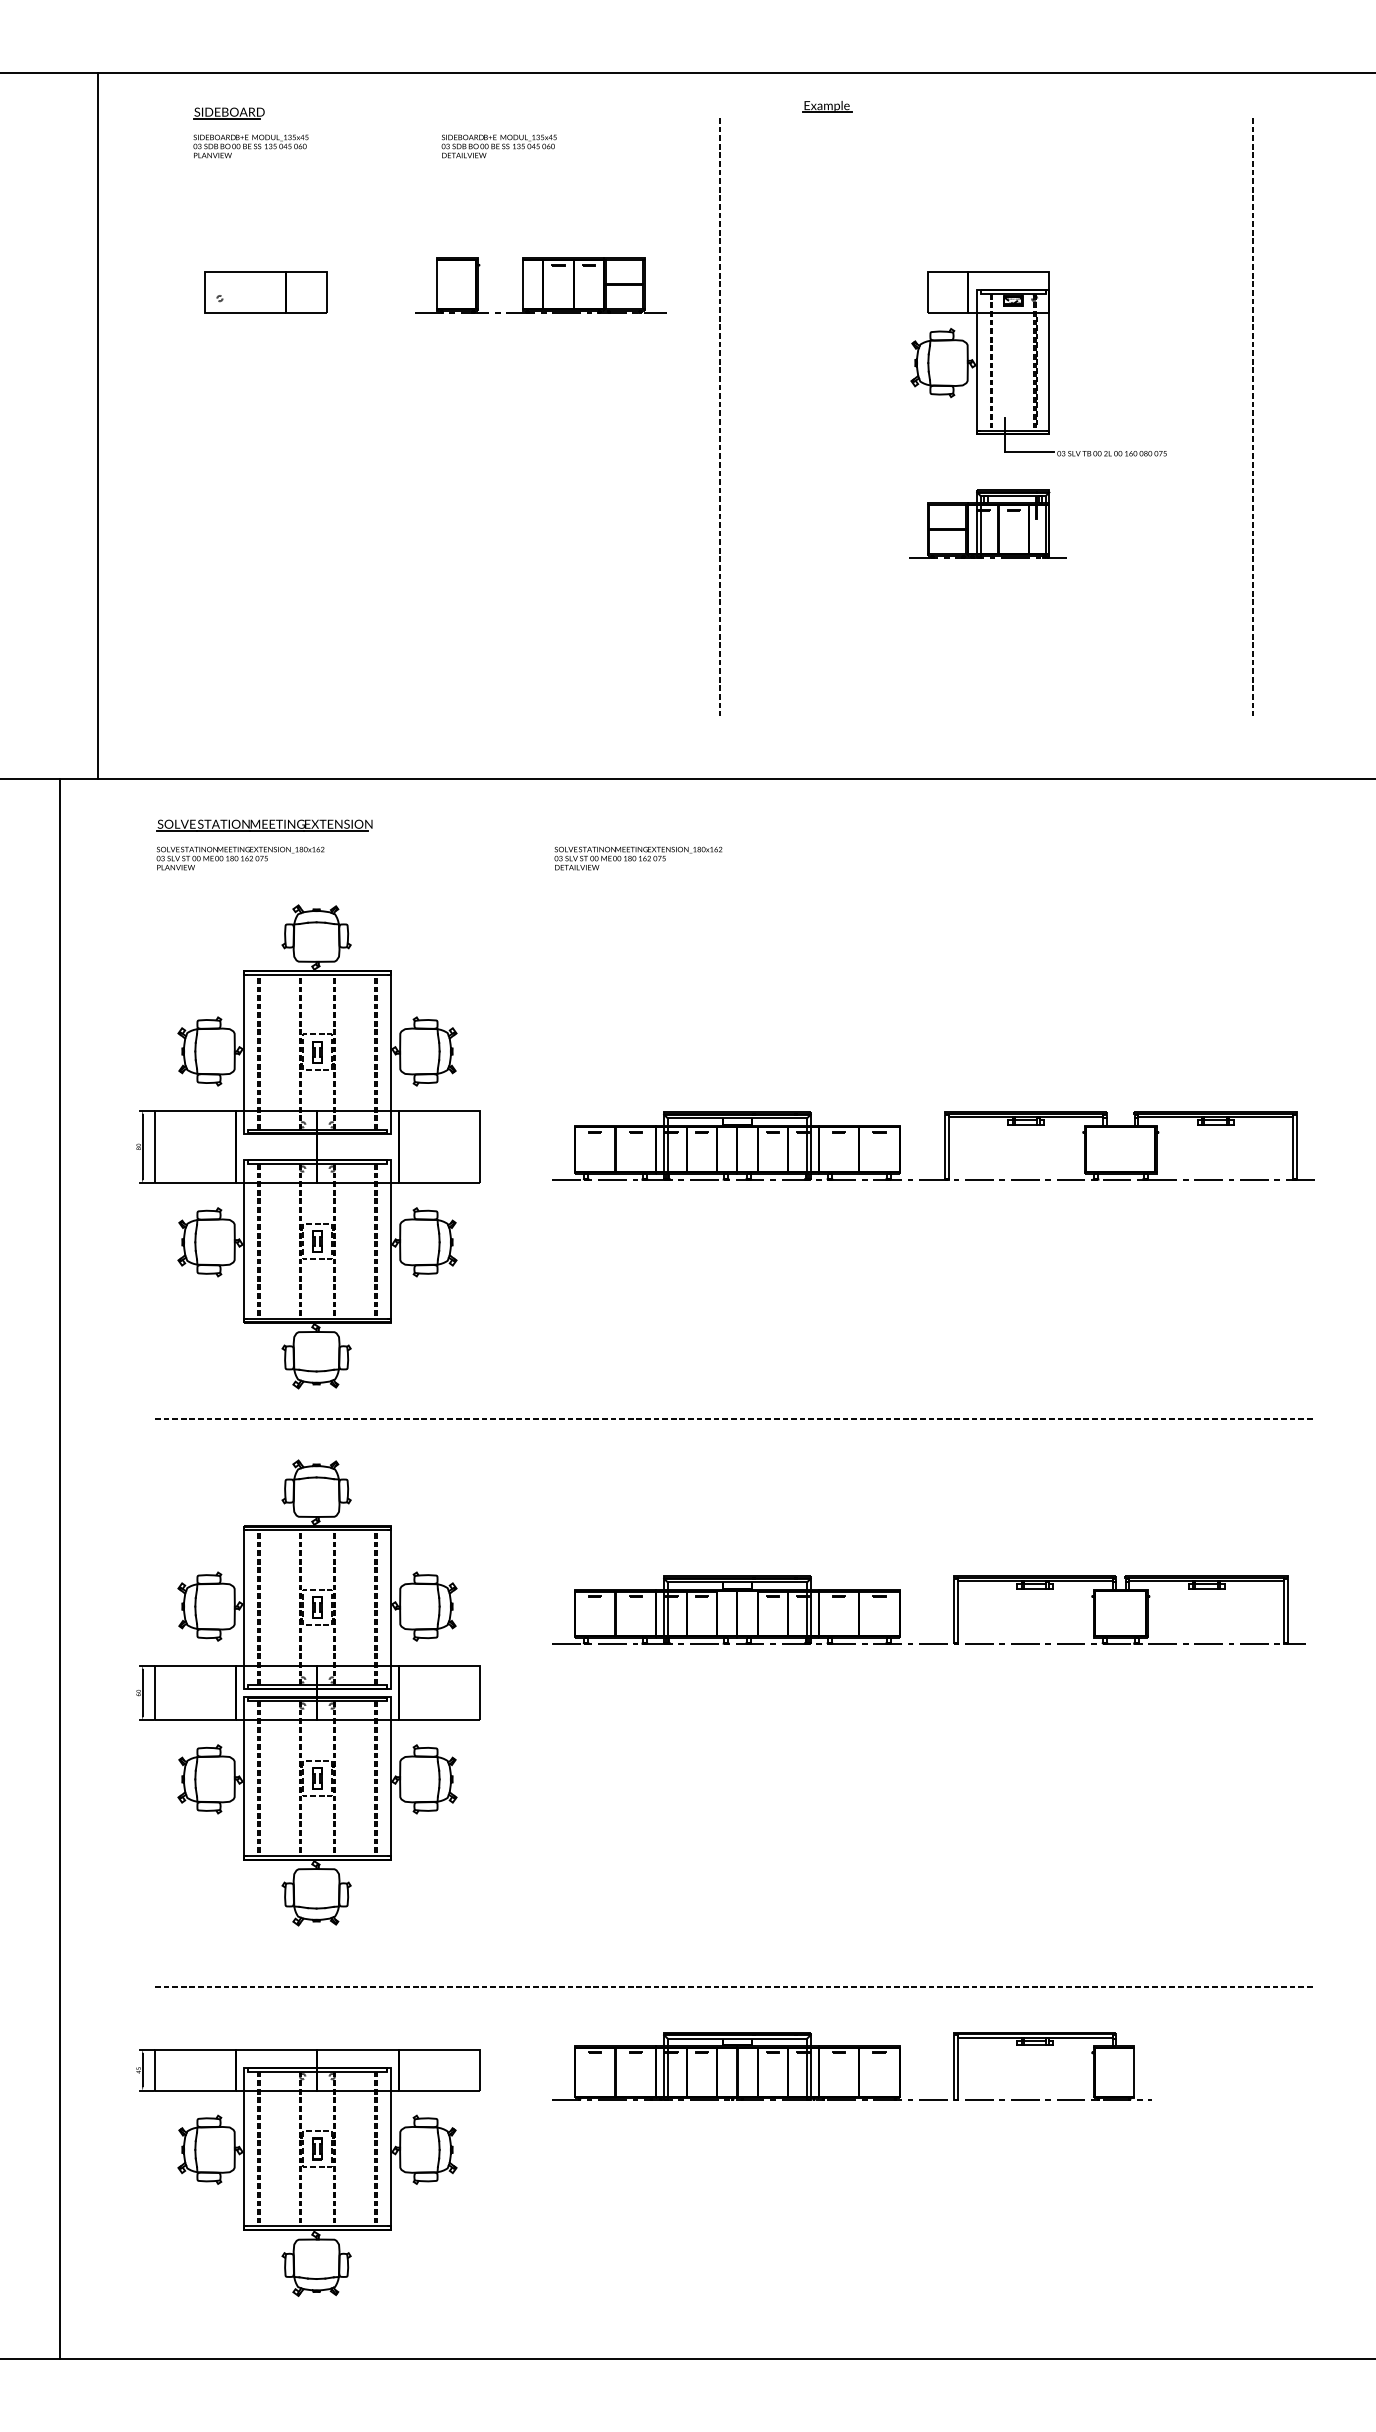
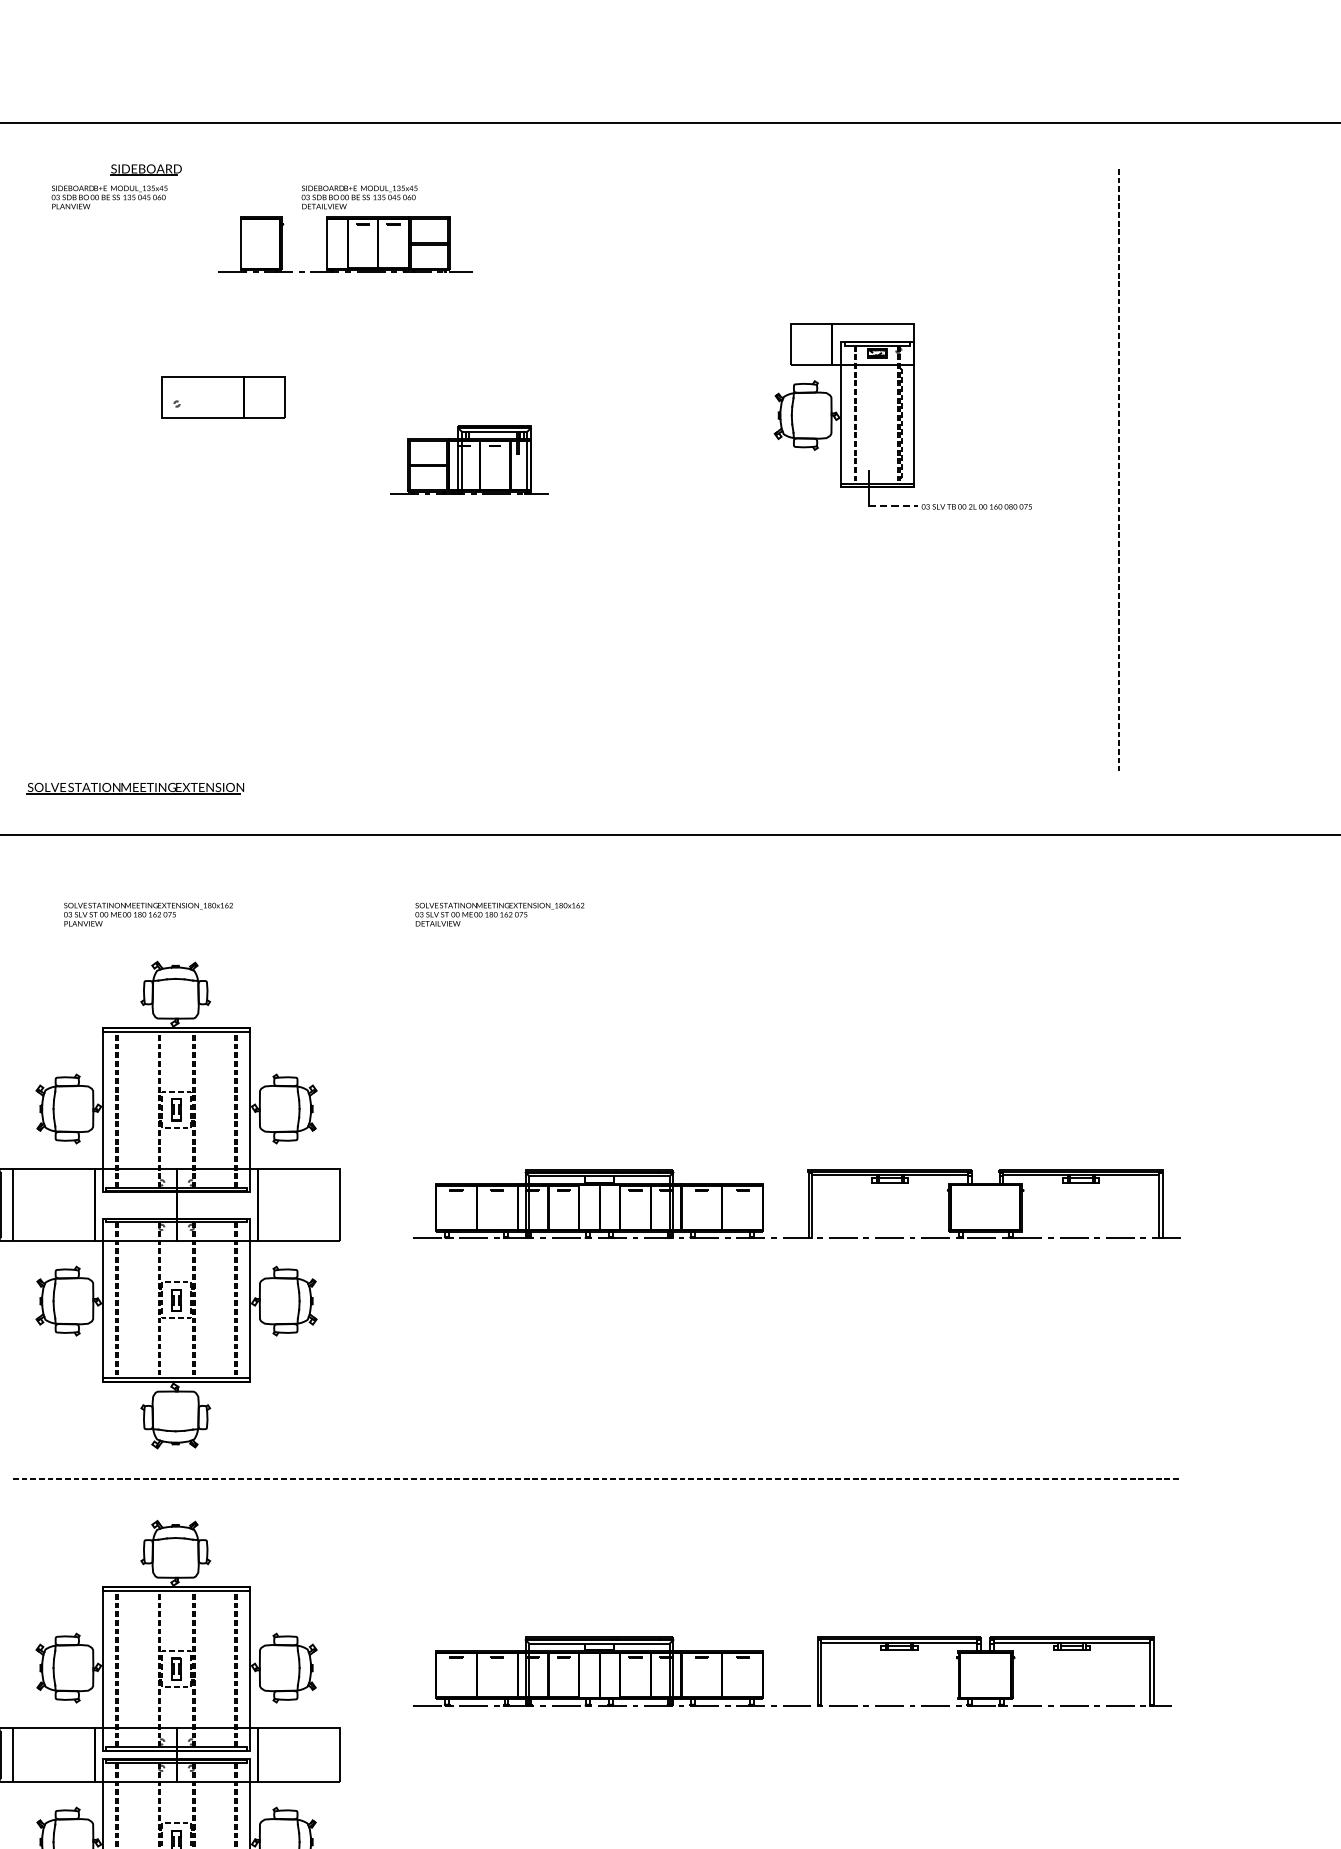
part: (827, 106) -> (690, 157), removed
part: (228, 113) -> (145, 170), moved
part: (540, 285) -> (344, 244), moved
part: (265, 292) -> (222, 397), moved
line: (719, 416) -> (581, 469), removed
line: (1029, 452) -> (893, 505), solid -> dashed
part: (987, 523) -> (468, 459), moved
part: (264, 825) -> (135, 788), moved
text: (240, 858) -> (148, 914), moved

